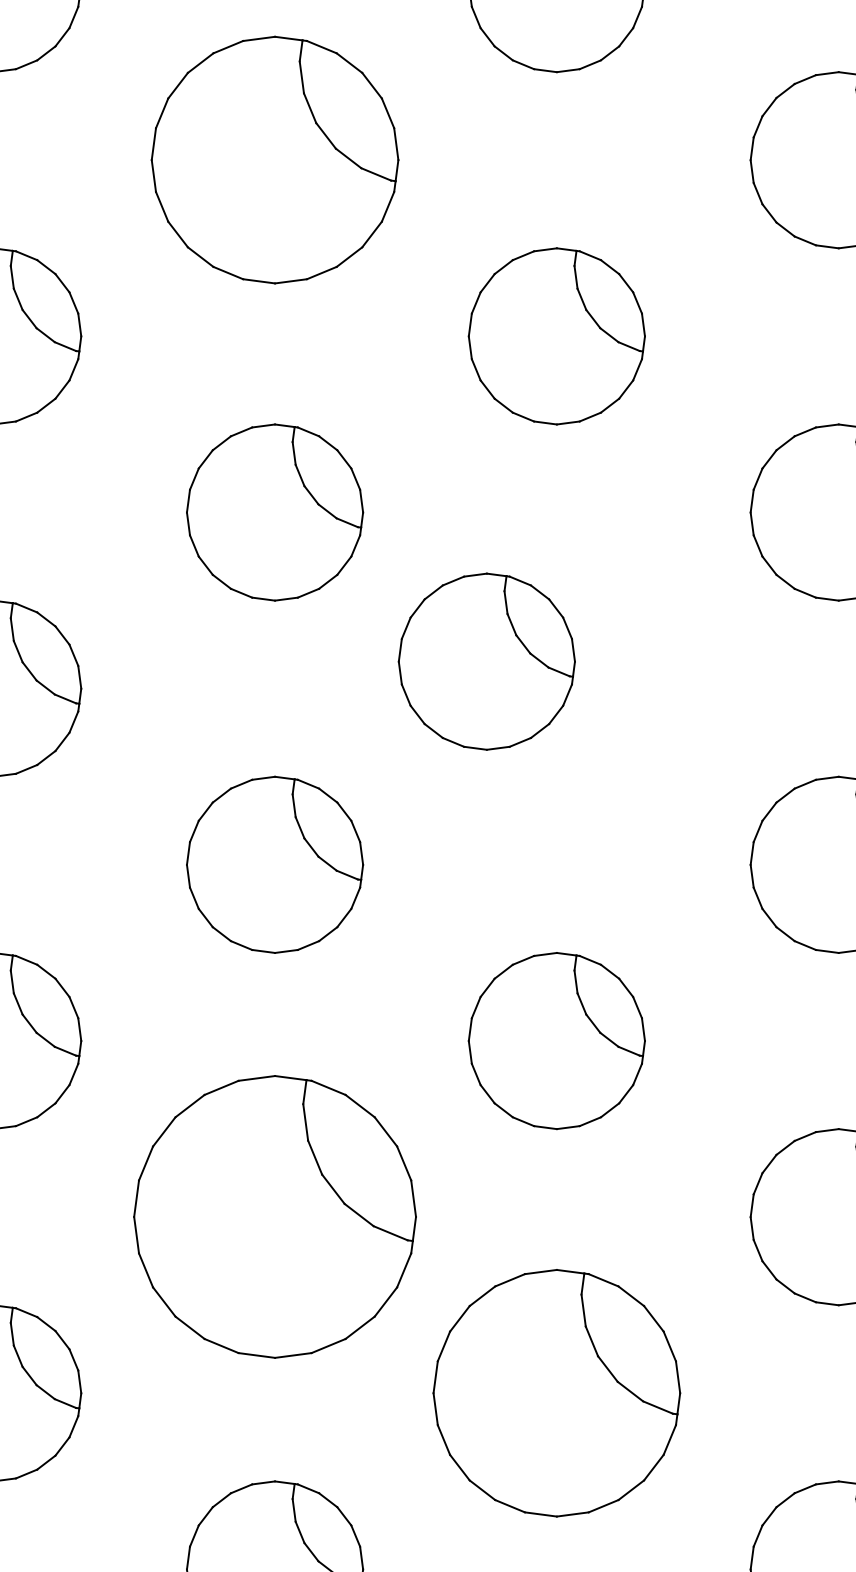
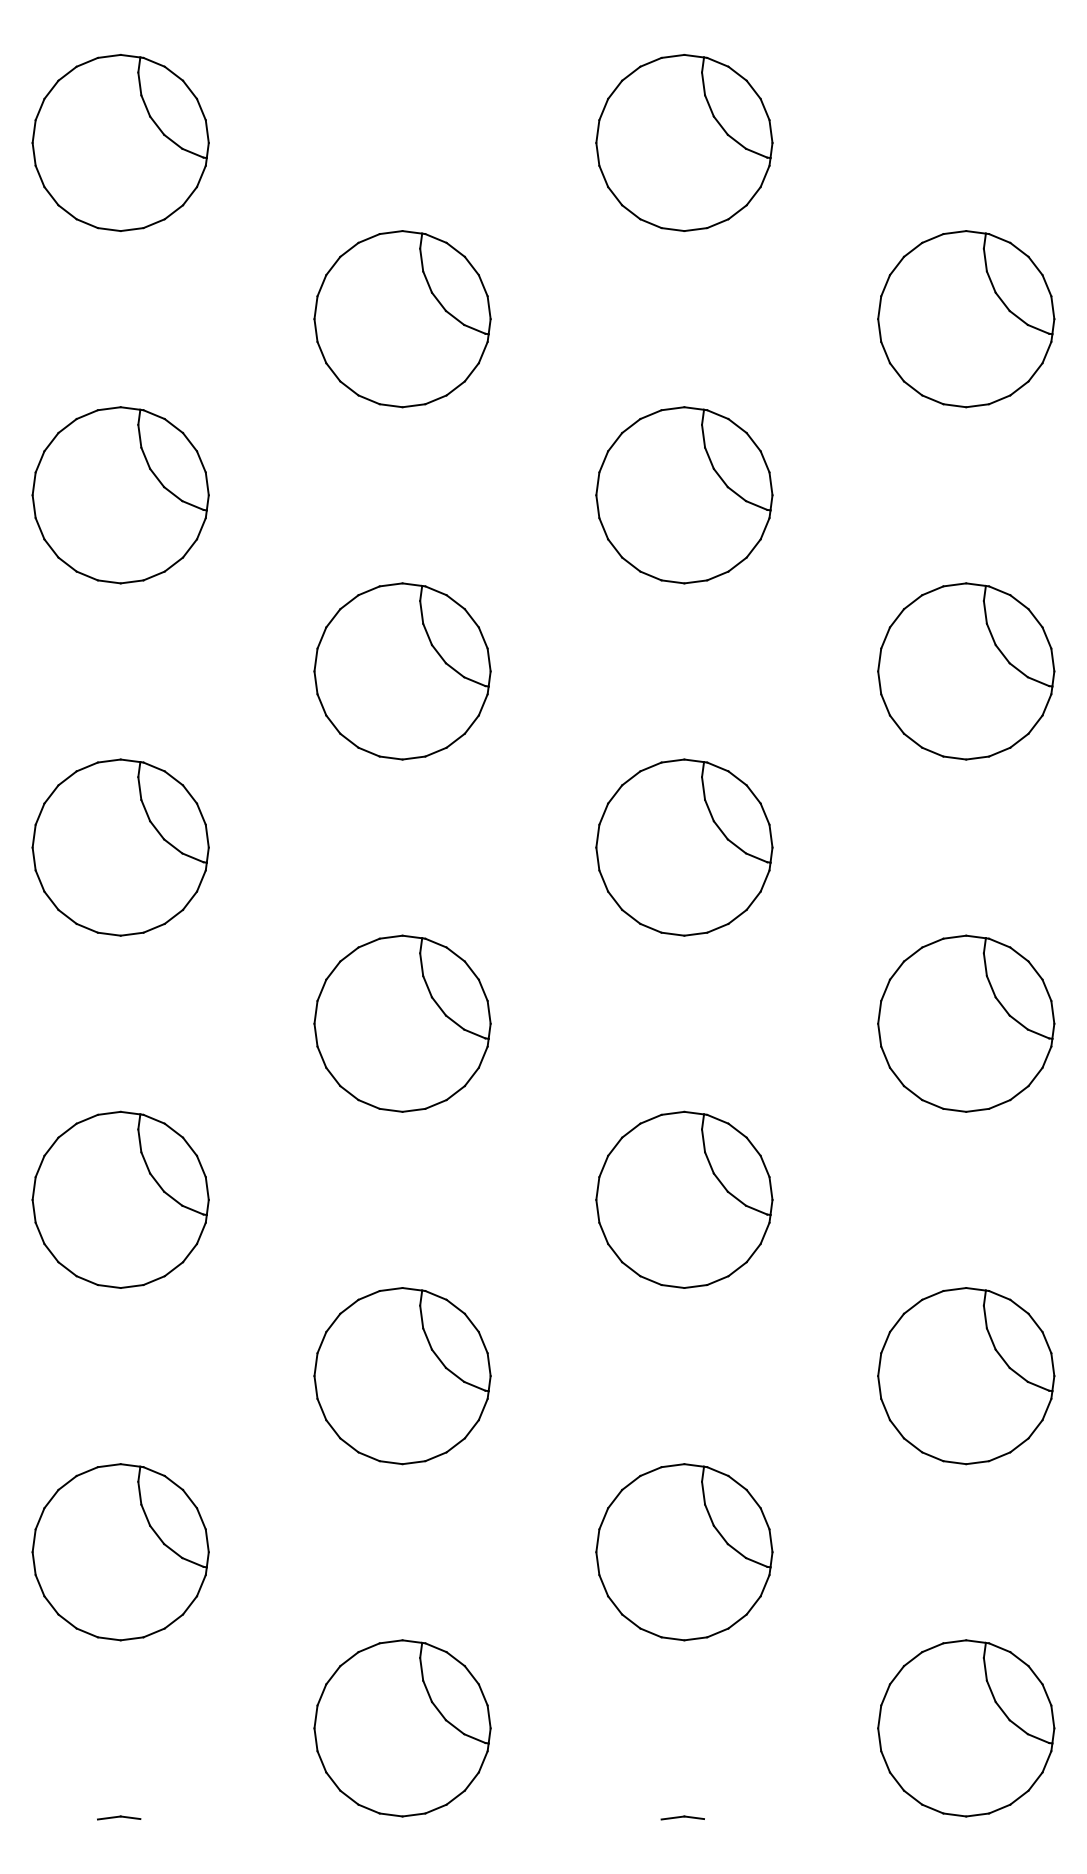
part: (274, 160) -> (402, 319), size x0.71
part: (486, 661) -> (684, 847), moved
part: (274, 1217) -> (402, 1376), size x0.62
part: (556, 1393) -> (684, 1552), size x0.71

